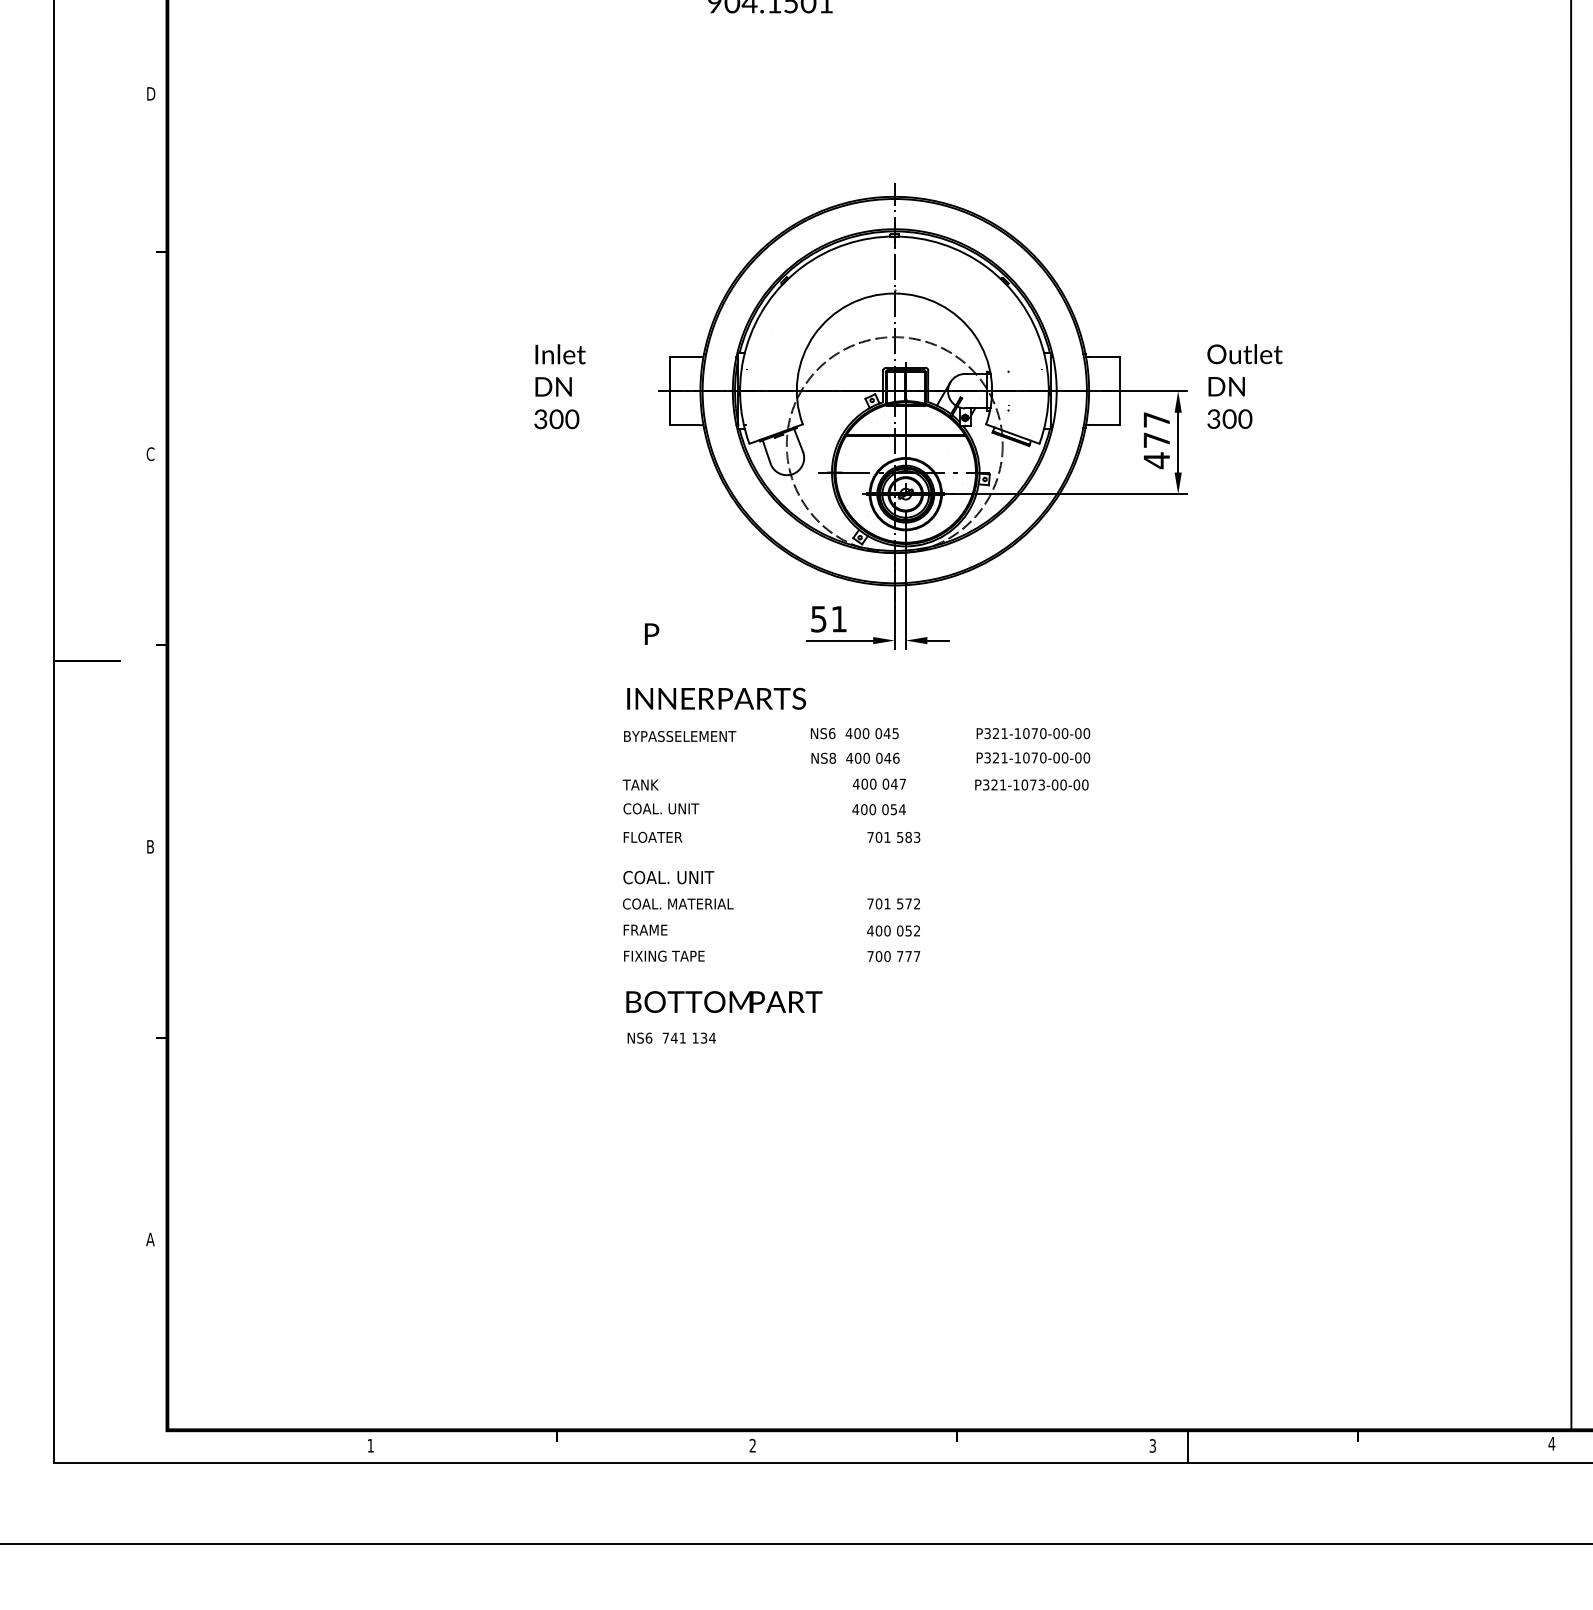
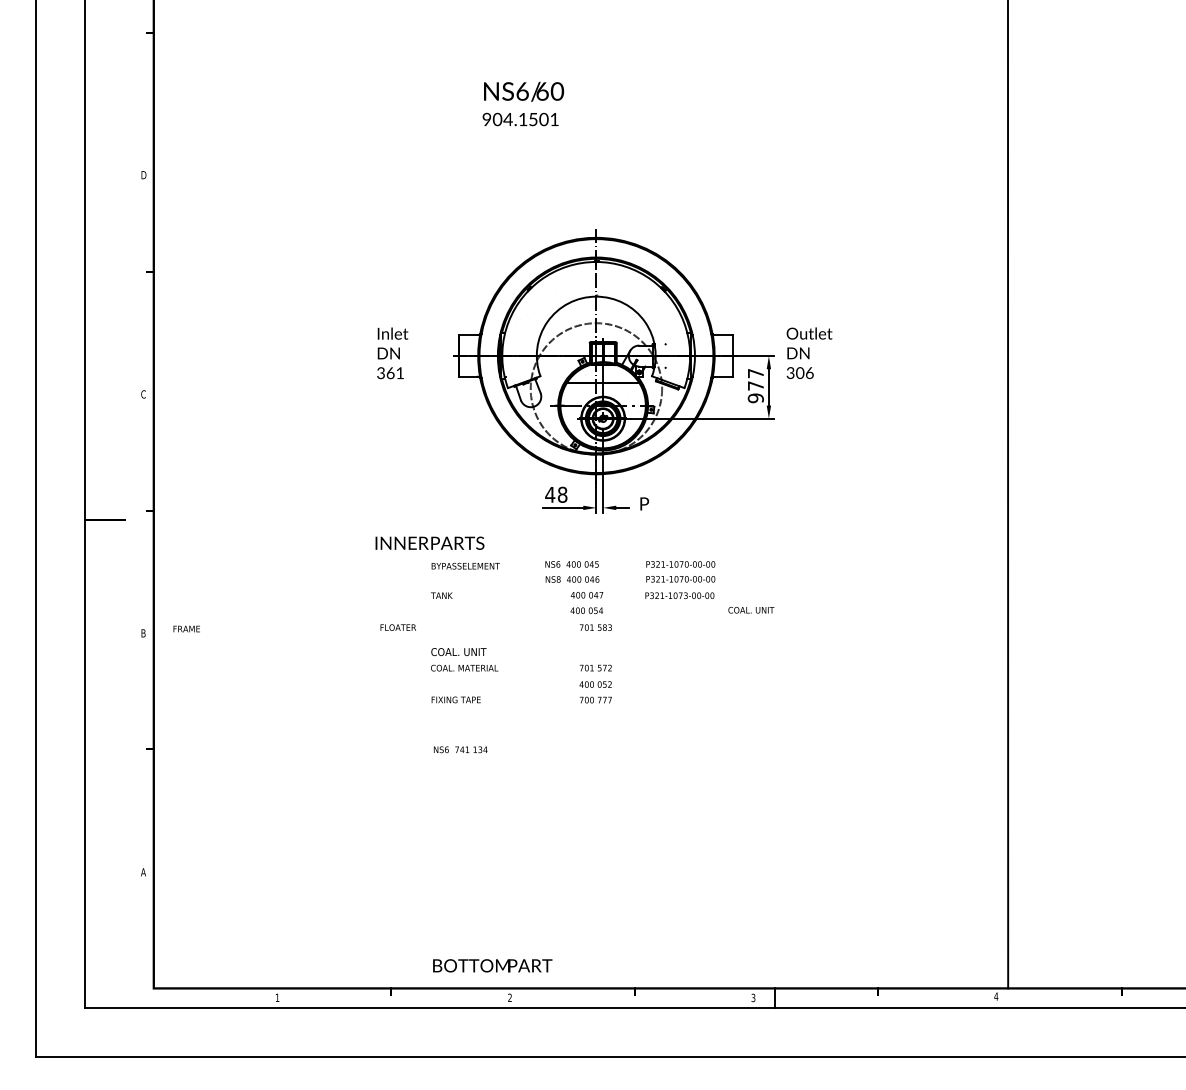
text: (1244, 418) -> (809, 372), 300 -> 306
text: (564, 419) -> (395, 373), 300 -> 361
text: (1156, 460) -> (755, 398), 477 -> 977
text: (829, 618) -> (556, 494), 51 -> 48
text: (651, 633) -> (644, 503), moved
text: (715, 697) -> (429, 542), moved
text: (661, 809) -> (751, 610), moved
text: (651, 837) -> (397, 627), moved
text: (645, 929) -> (186, 628), moved
text: (723, 1001) -> (492, 965), moved

